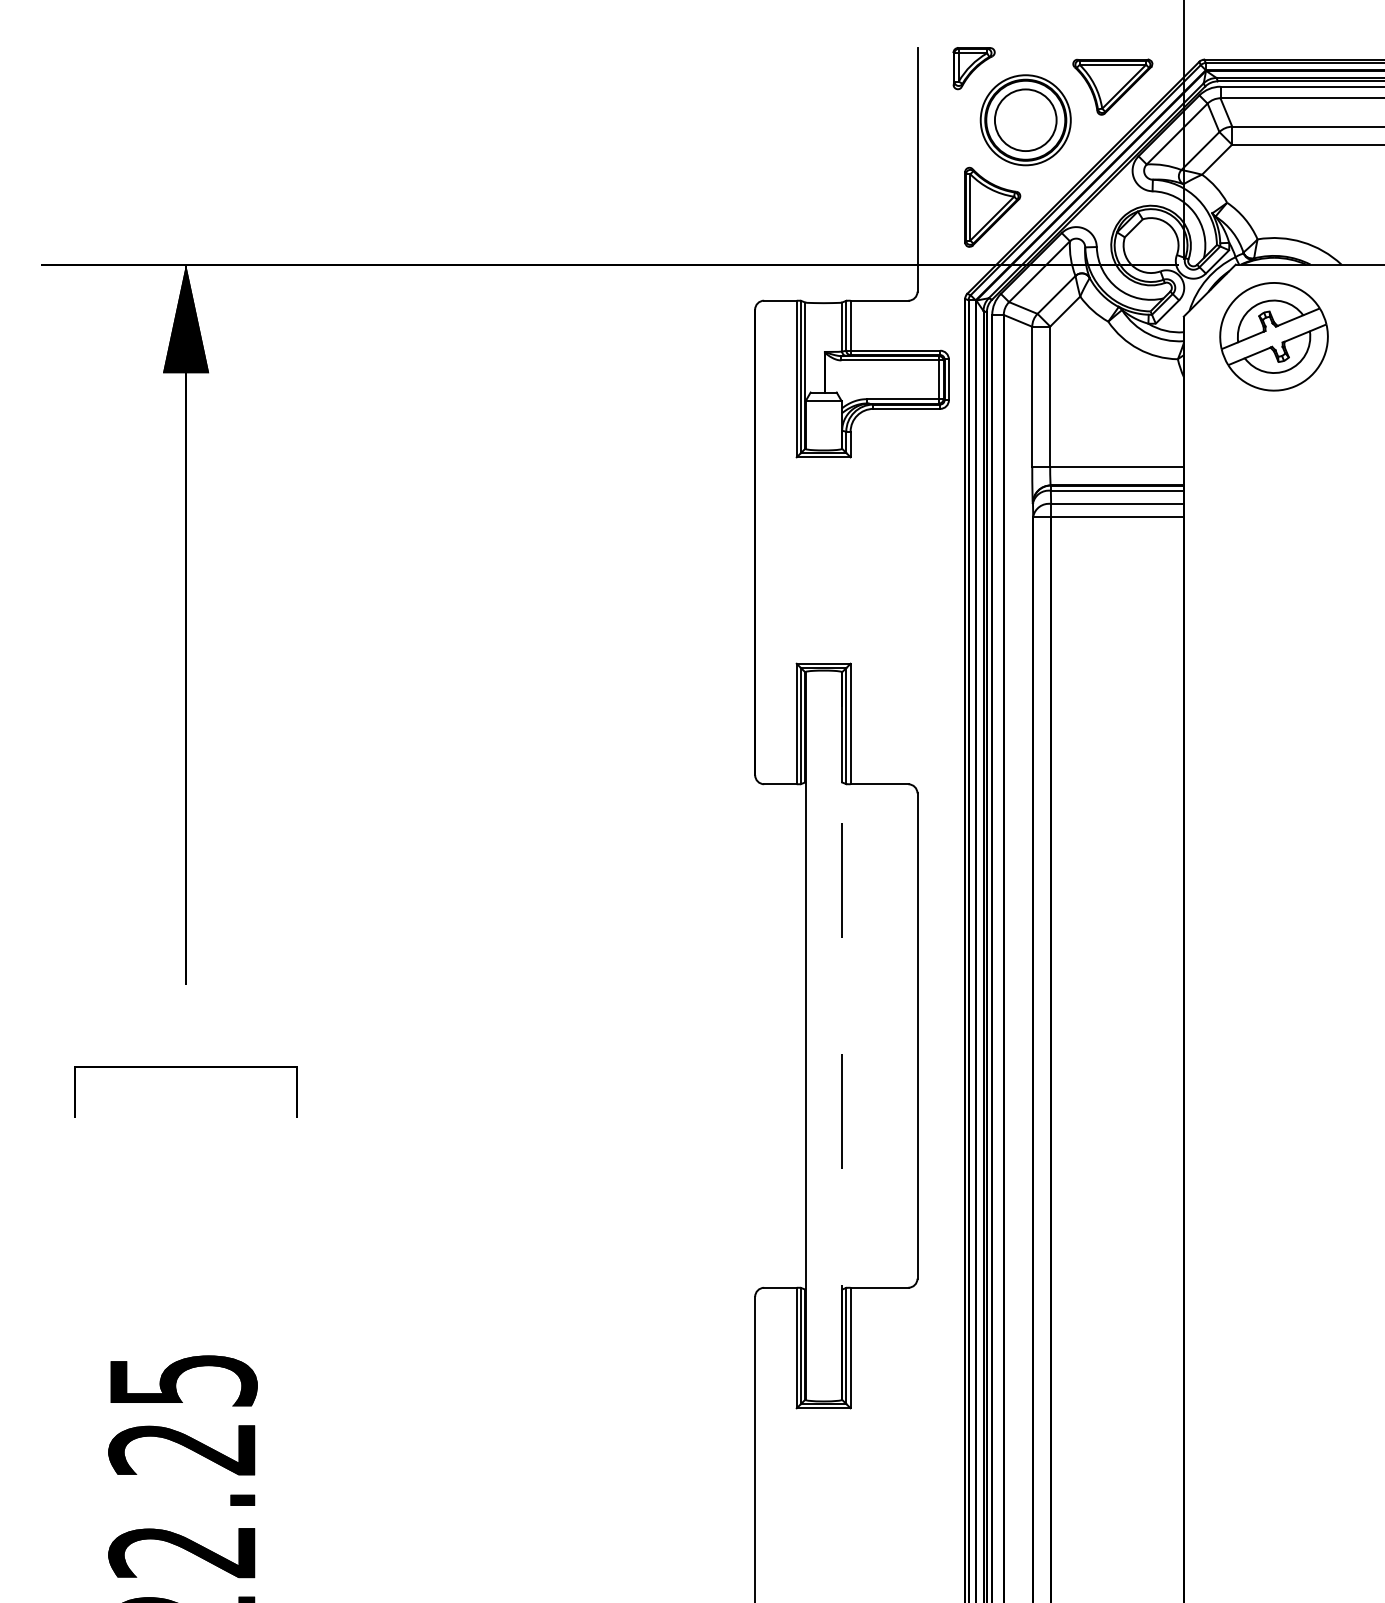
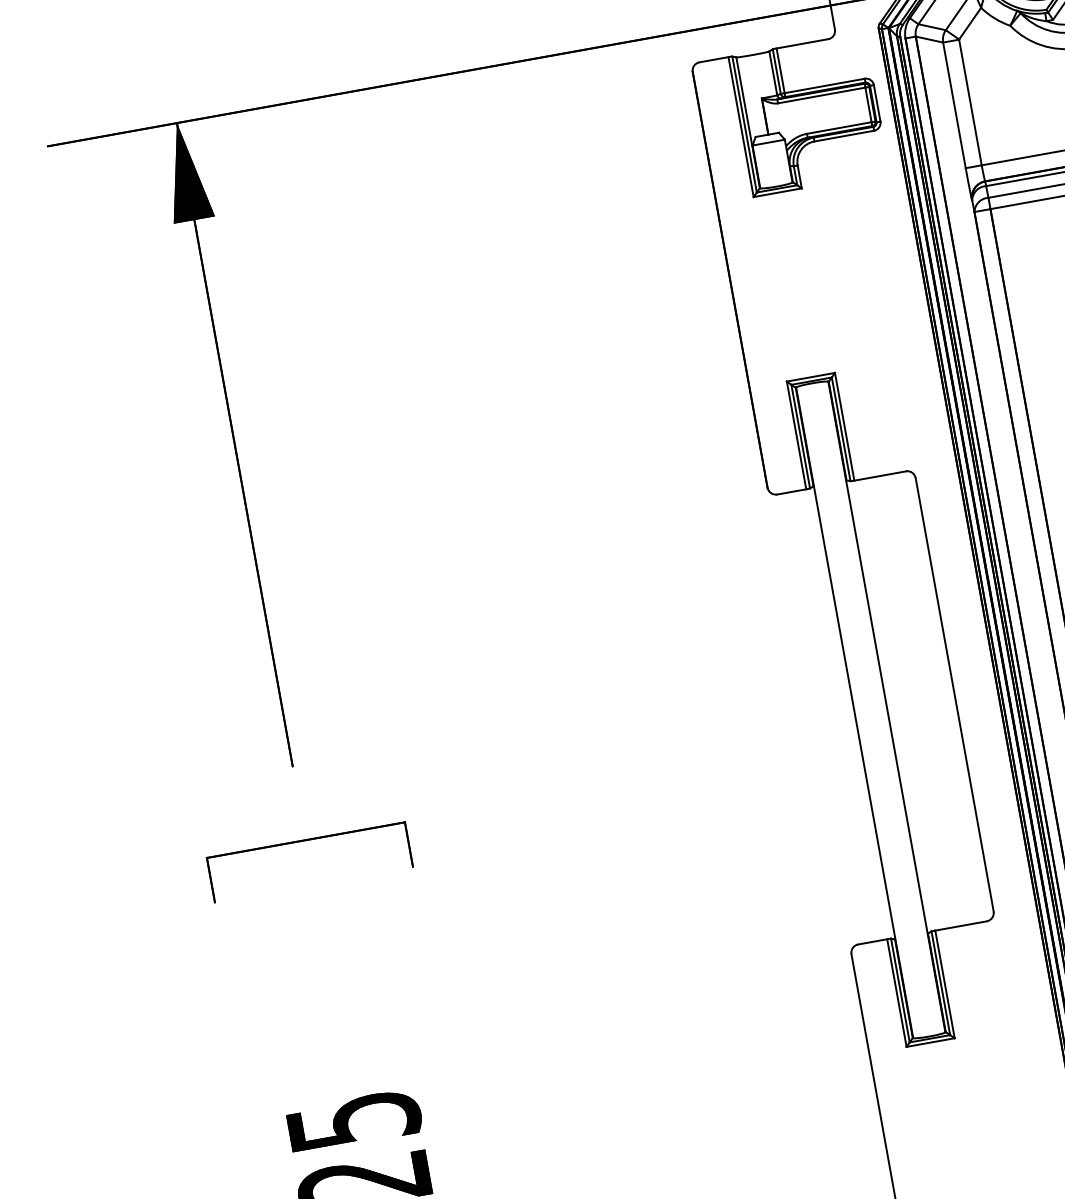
line: (841, 1035) -> (886, 706), dashed -> solid

